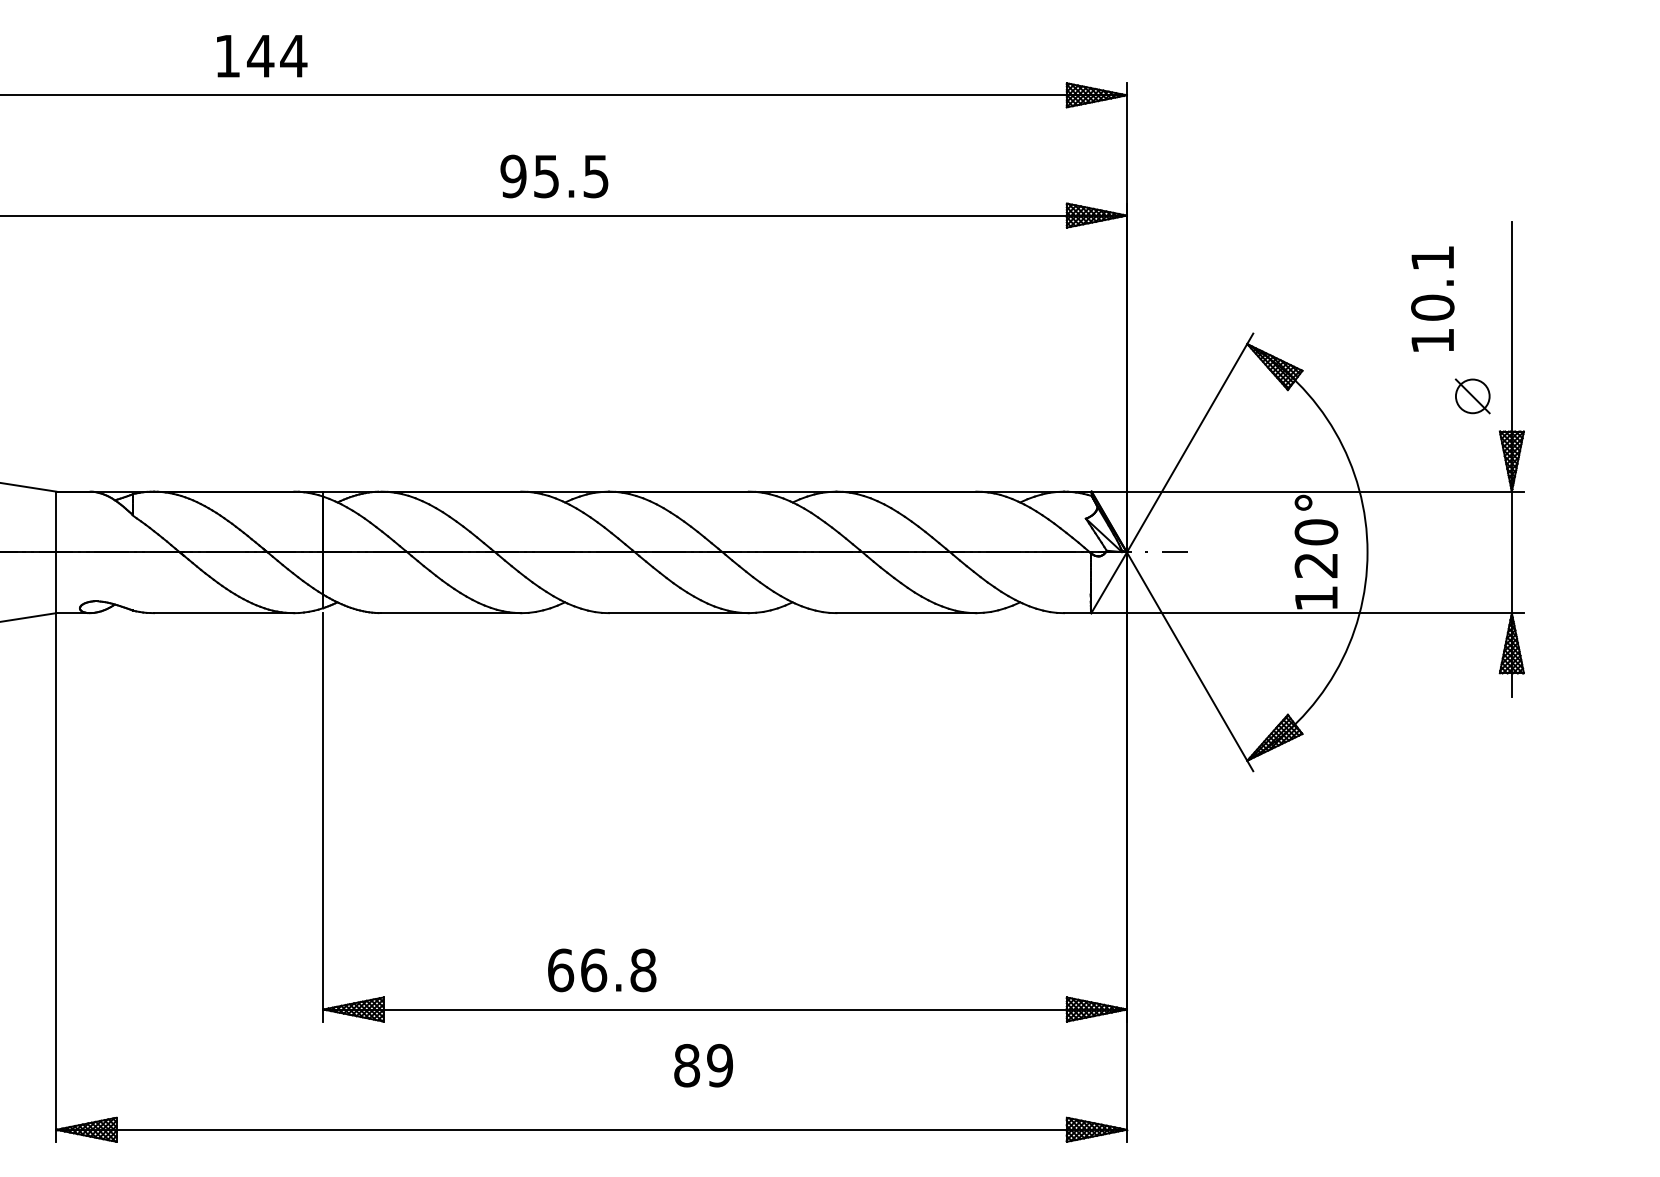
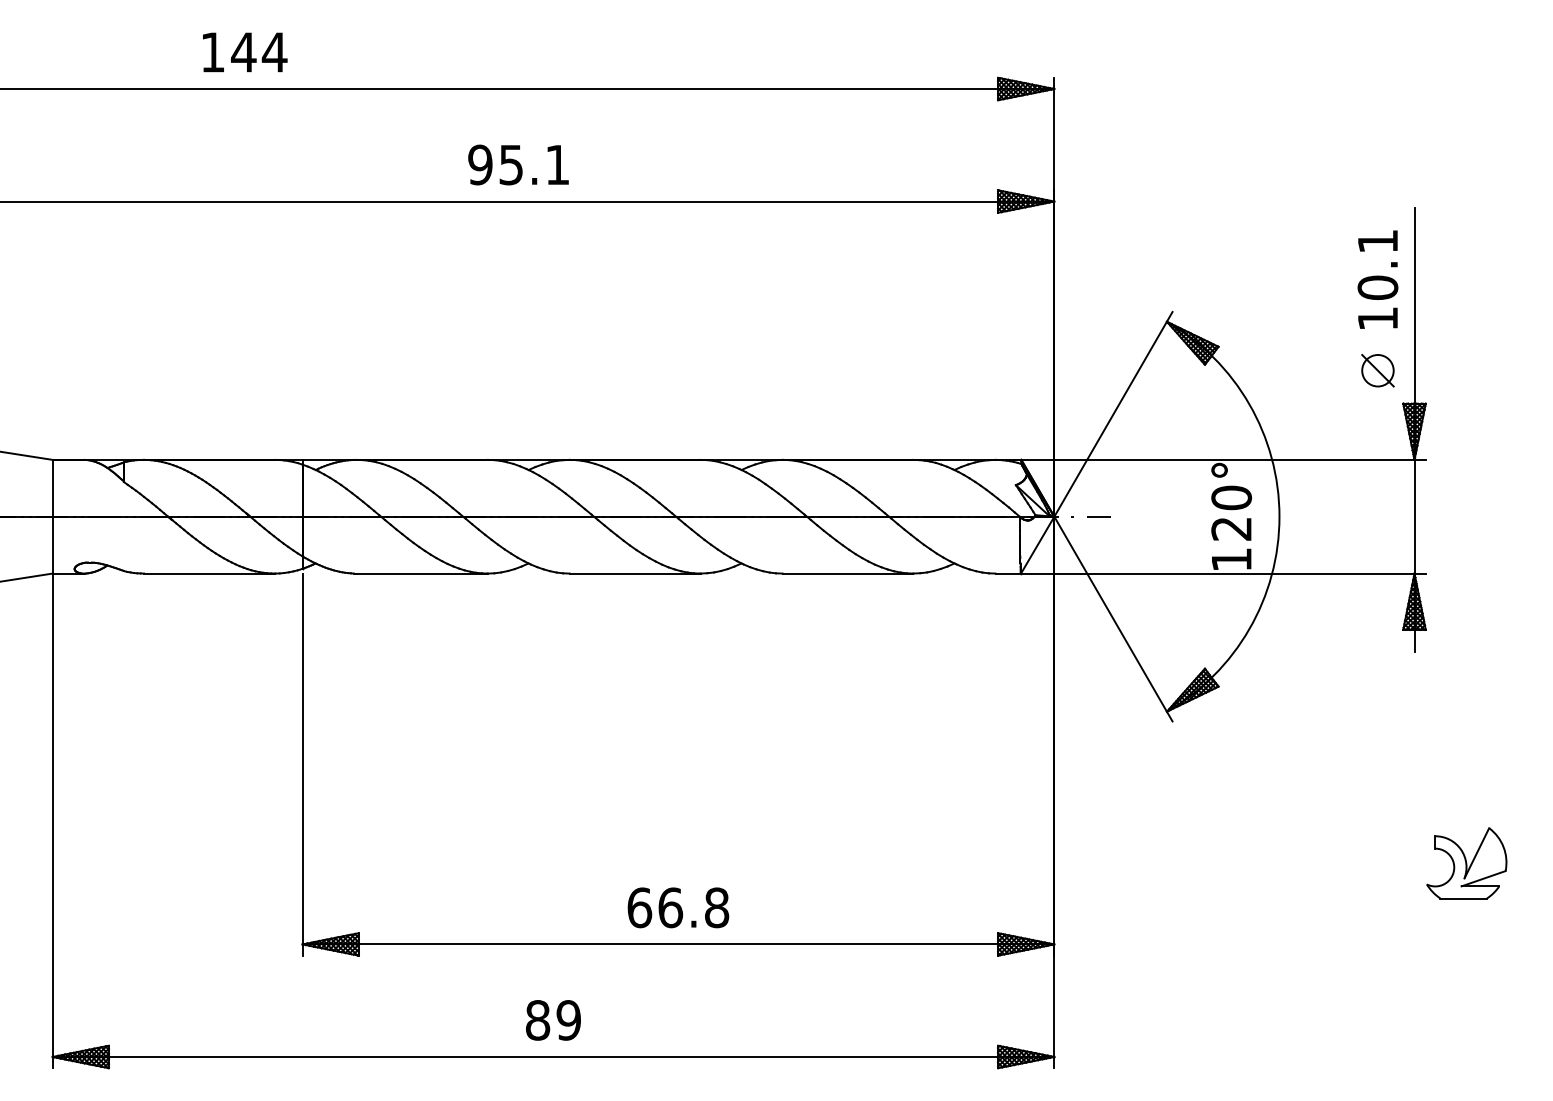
text: (595, 176) -> (557, 164), 95.5 -> 95.1
text: (1432, 298) -> (1377, 279), moved
part: (1567, 922) -> (1466, 863), added
text: (602, 970) -> (678, 907), moved
text: (703, 1065) -> (553, 1020), moved

